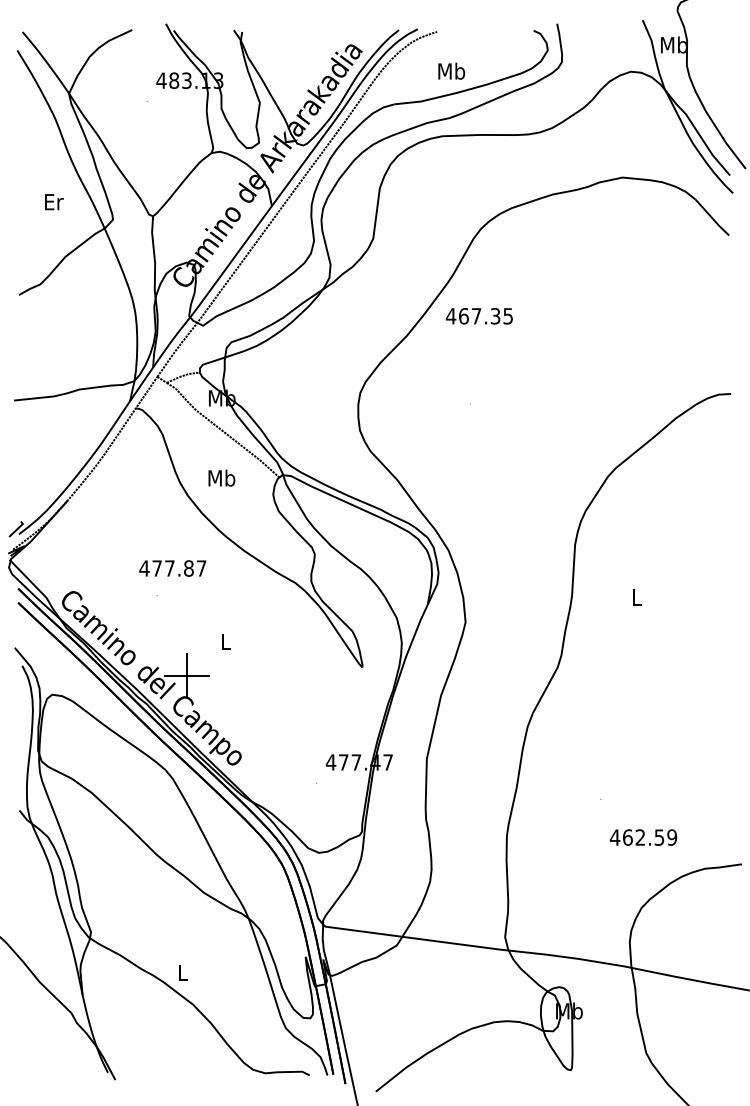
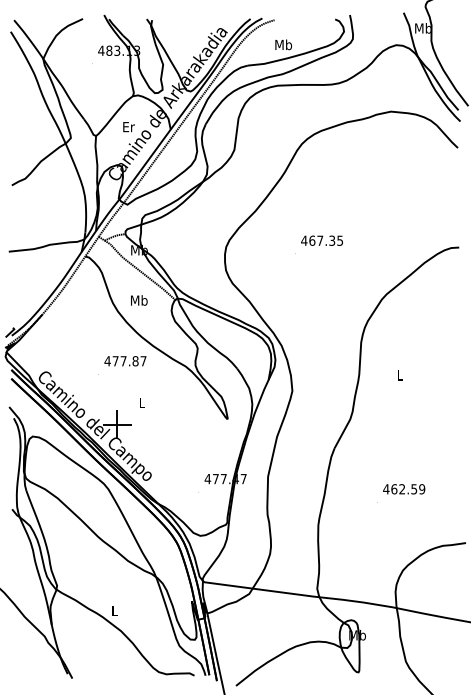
text: (53, 202) -> (128, 127), moved
text: (478, 315) -> (321, 240), moved
text: (172, 568) -> (125, 361), moved
text: (644, 837) -> (404, 489), moved

